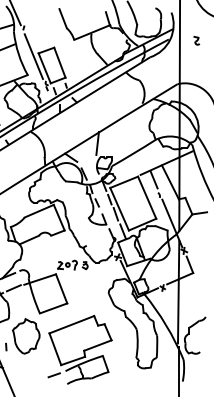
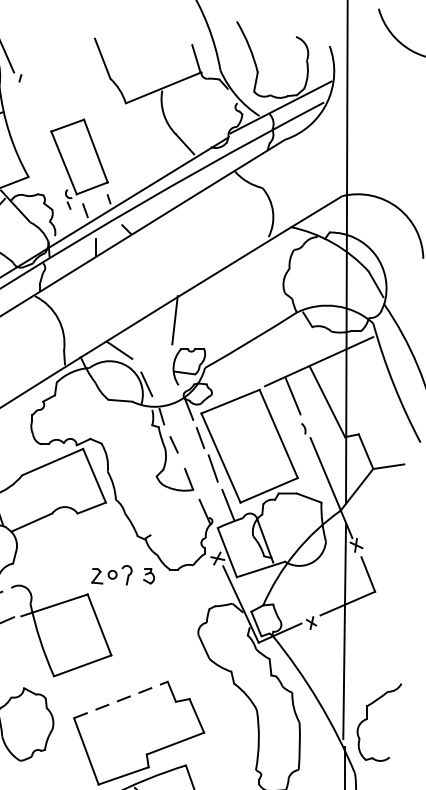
part: (196, 40) -> (382, 104), removed
line: (33, 56) -> (40, 138), removed
line: (71, 324) -> (120, 699), solid -> dashed

